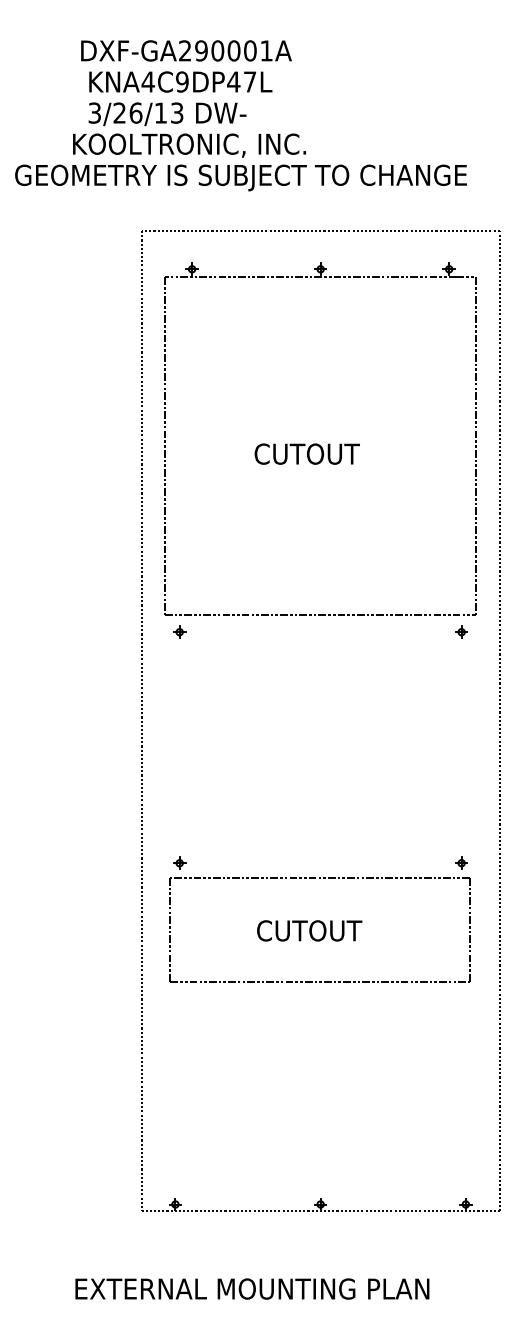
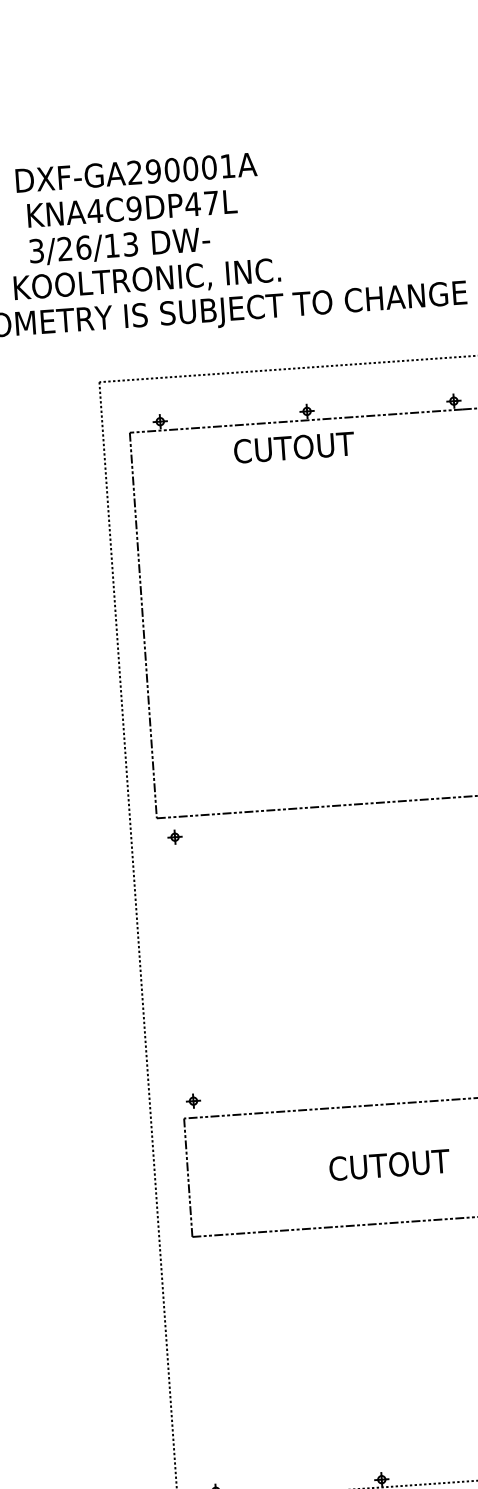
text: (306, 453) -> (293, 447), moved
text: (309, 930) -> (389, 1164), moved

